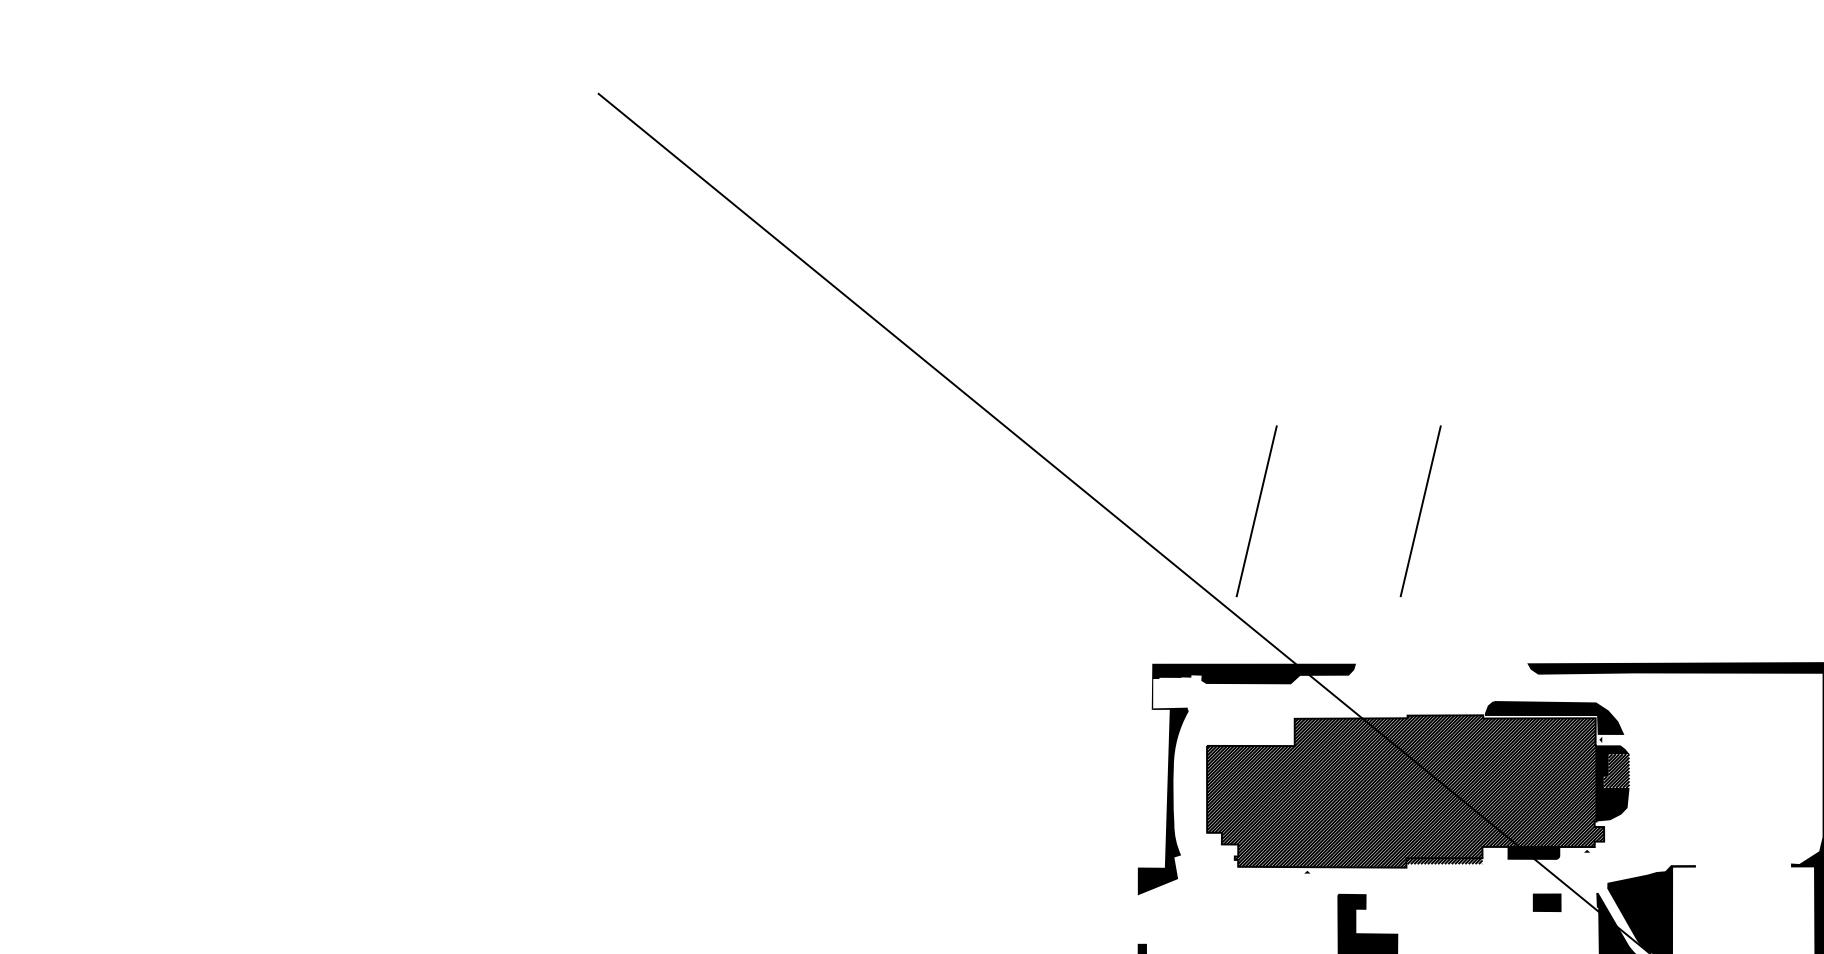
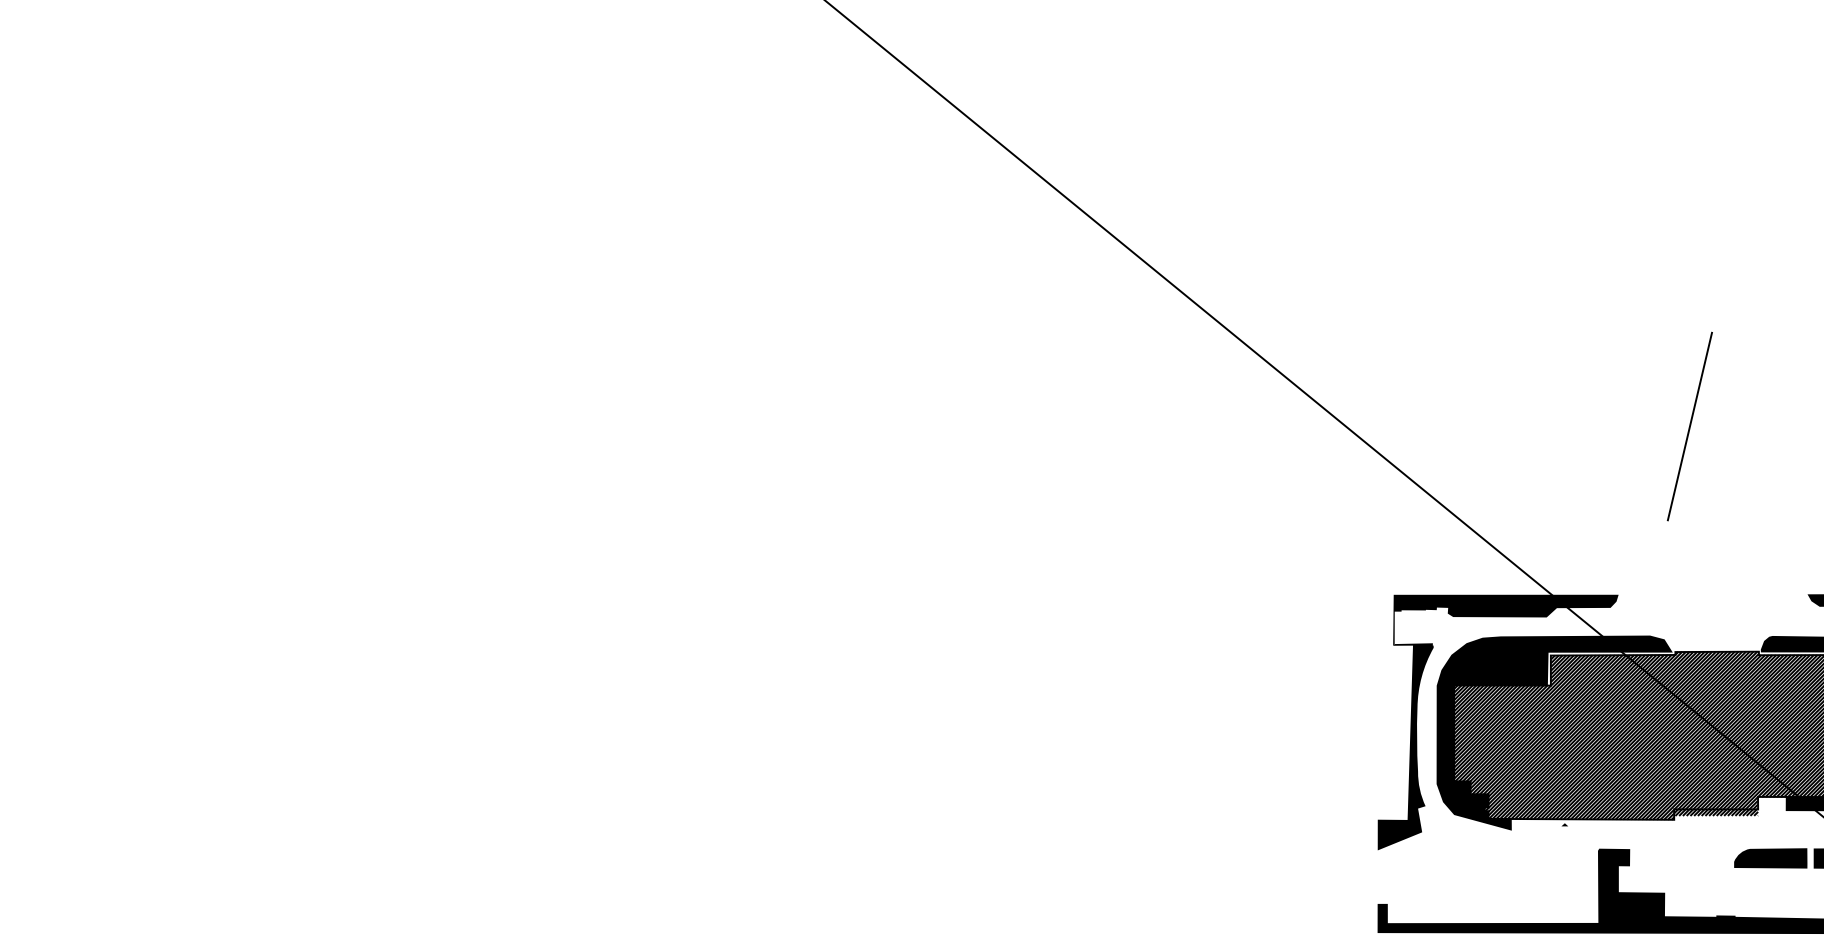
line: (1256, 511) -> (1508, 426), removed
fill: (1298, 788) -> (1555, 732), added
fill: (1493, 902) -> (1770, 858), added

